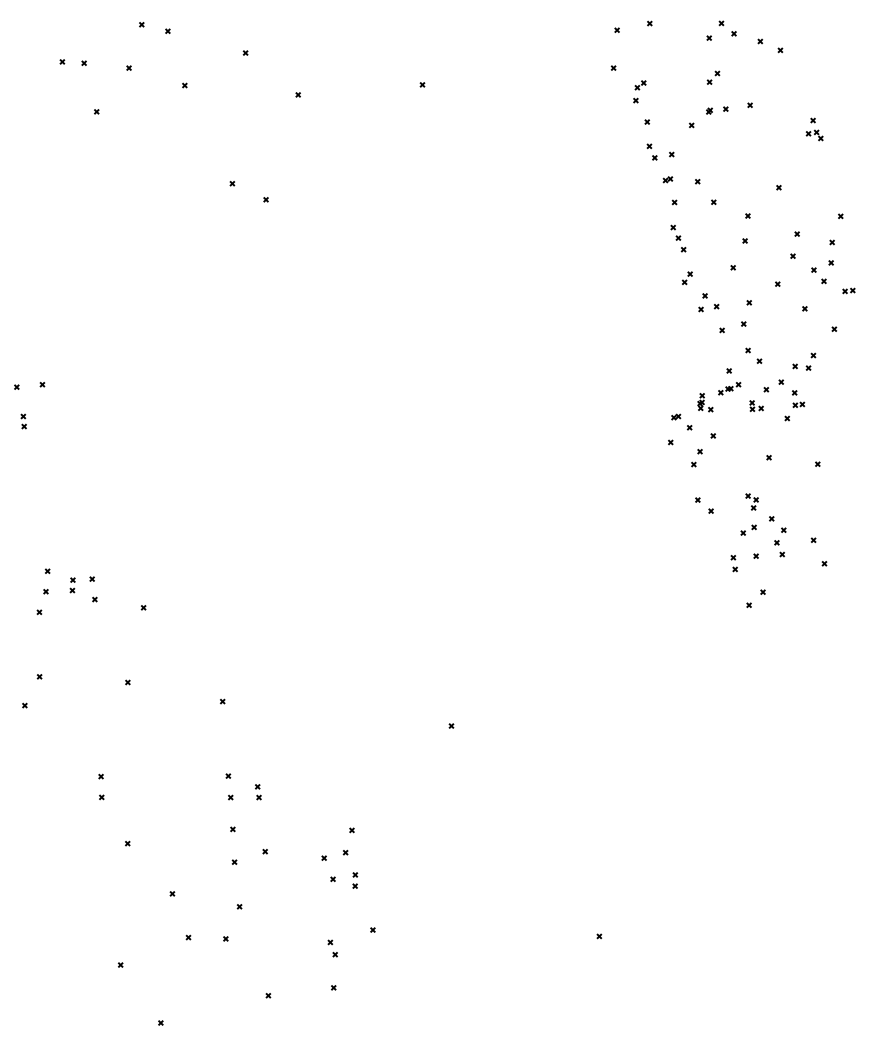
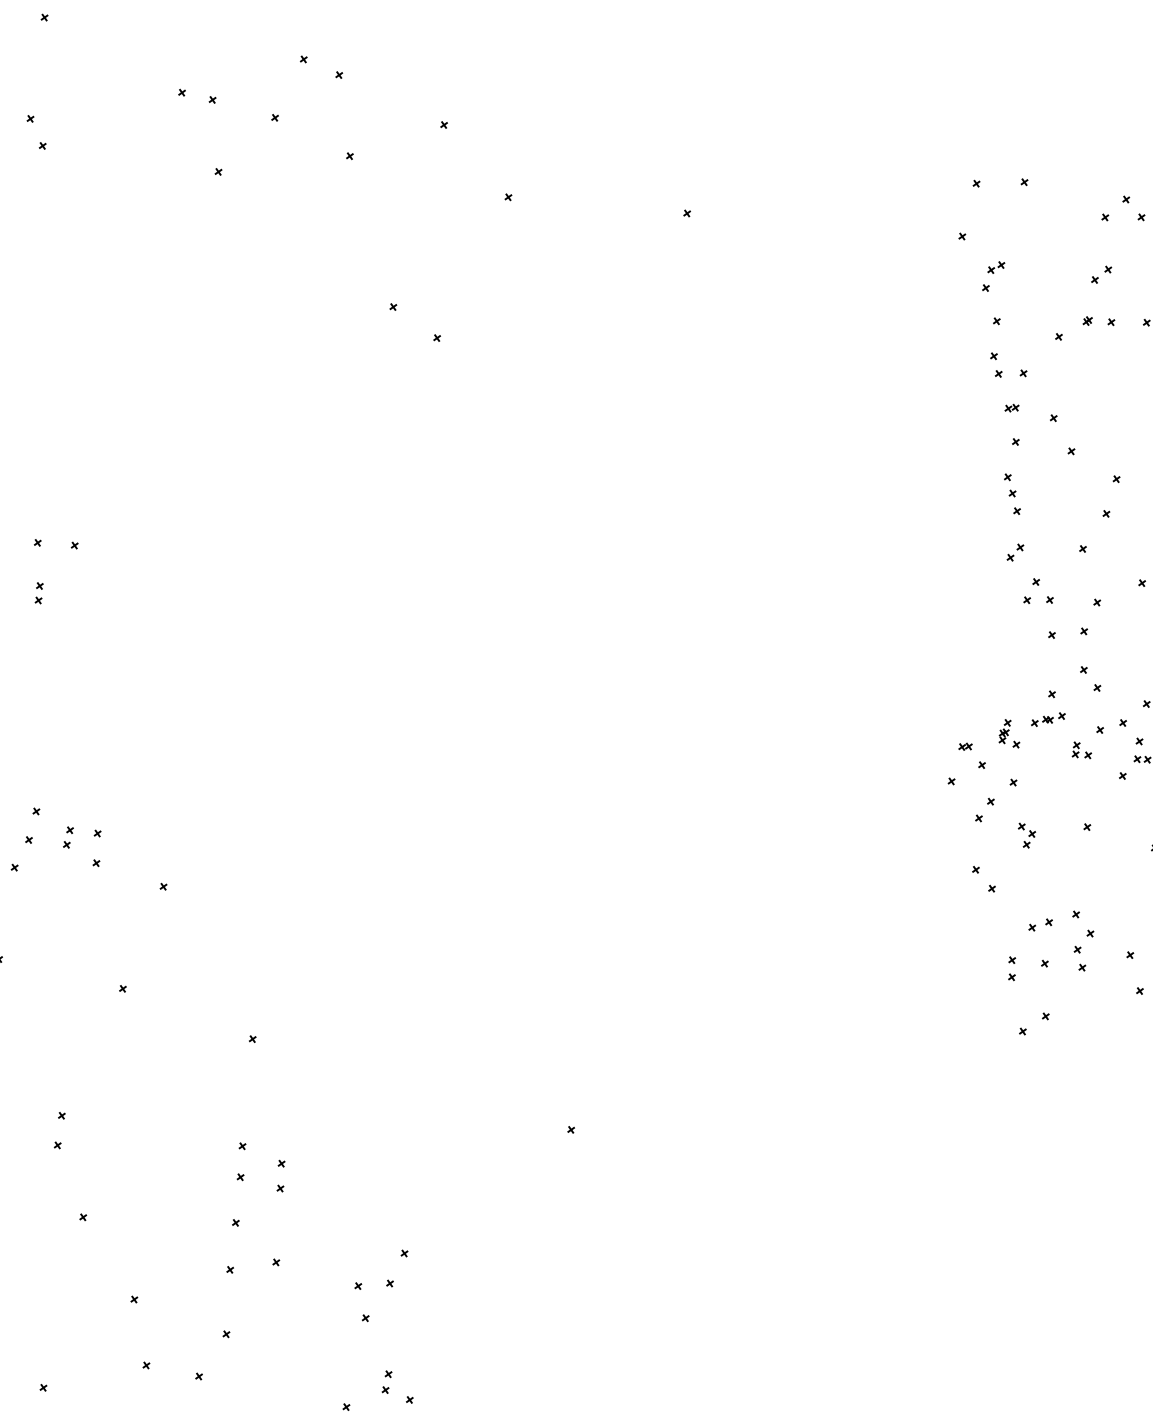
part: (751, 501) -> (1025, 835), moved
part: (258, 792) -> (281, 1176), size x1.6
part: (355, 880) -> (387, 1382), moved

